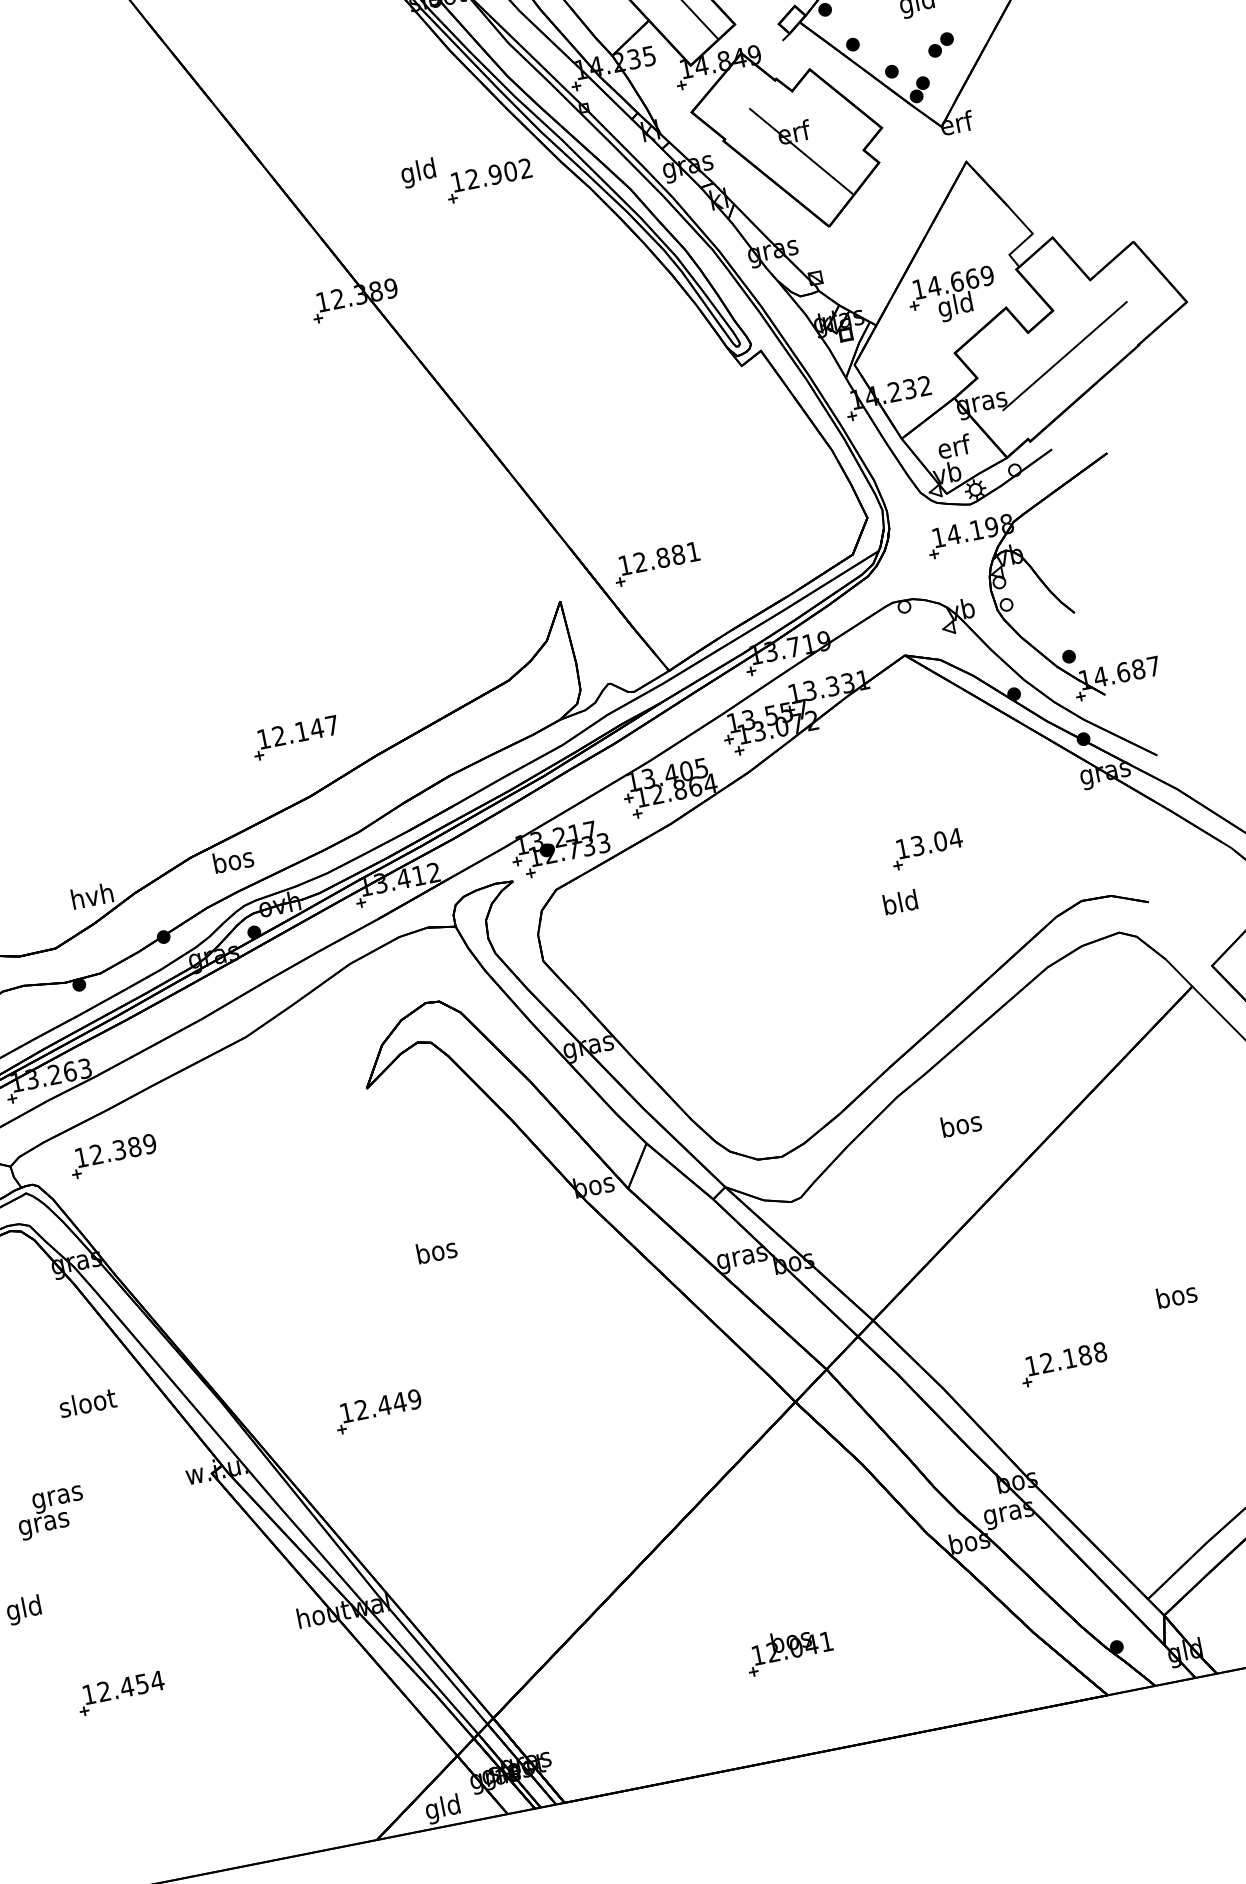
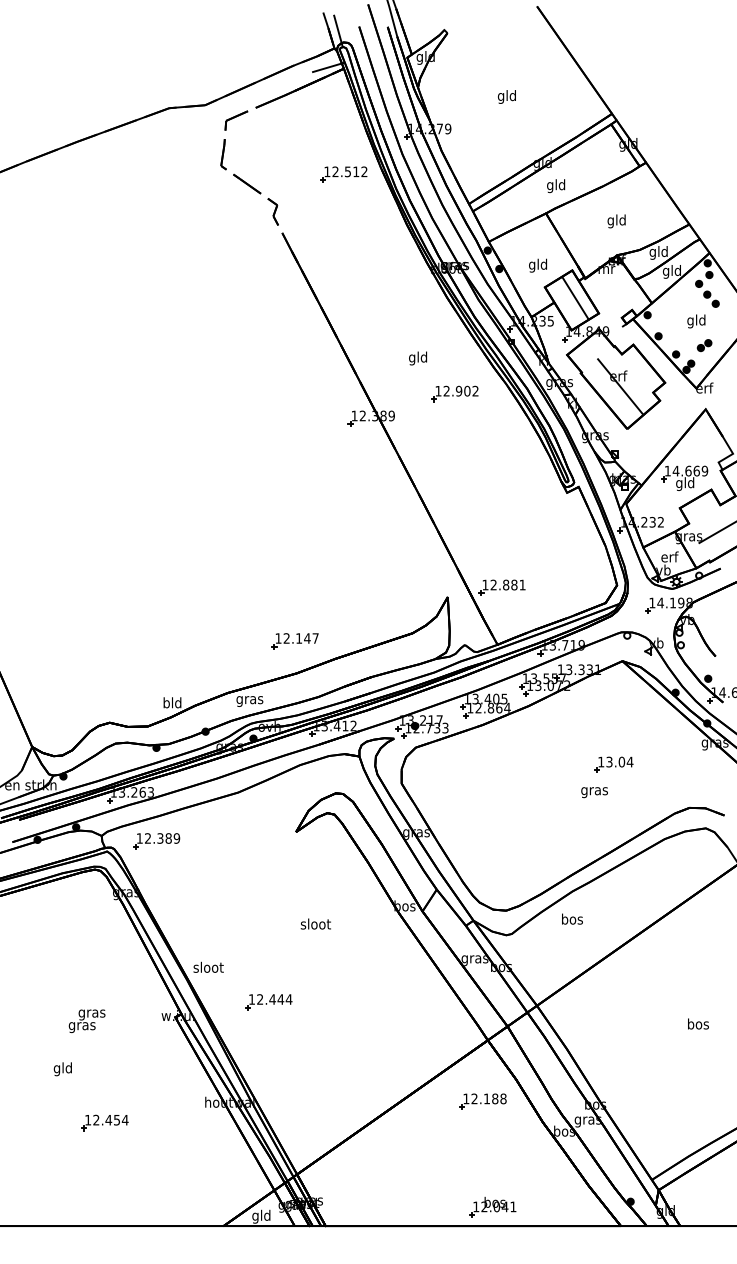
part: (487, 180) -> (454, 393), moved
text: (232, 861) -> (249, 699), bos -> gras
text: (92, 895) -> (172, 702), hvh -> bld
text: (900, 905) -> (594, 791), bld -> gras
text: (961, 1122) -> (572, 918), moved
text: (435, 1249) -> (315, 923), bos -> sloot
part: (1062, 1364) -> (482, 1101), moved
text: (413, 1399) -> (288, 999), 12.449 -> 12.444
text: (87, 1401) -> (208, 966), moved
part: (788, 1648) -> (492, 1206), moved

